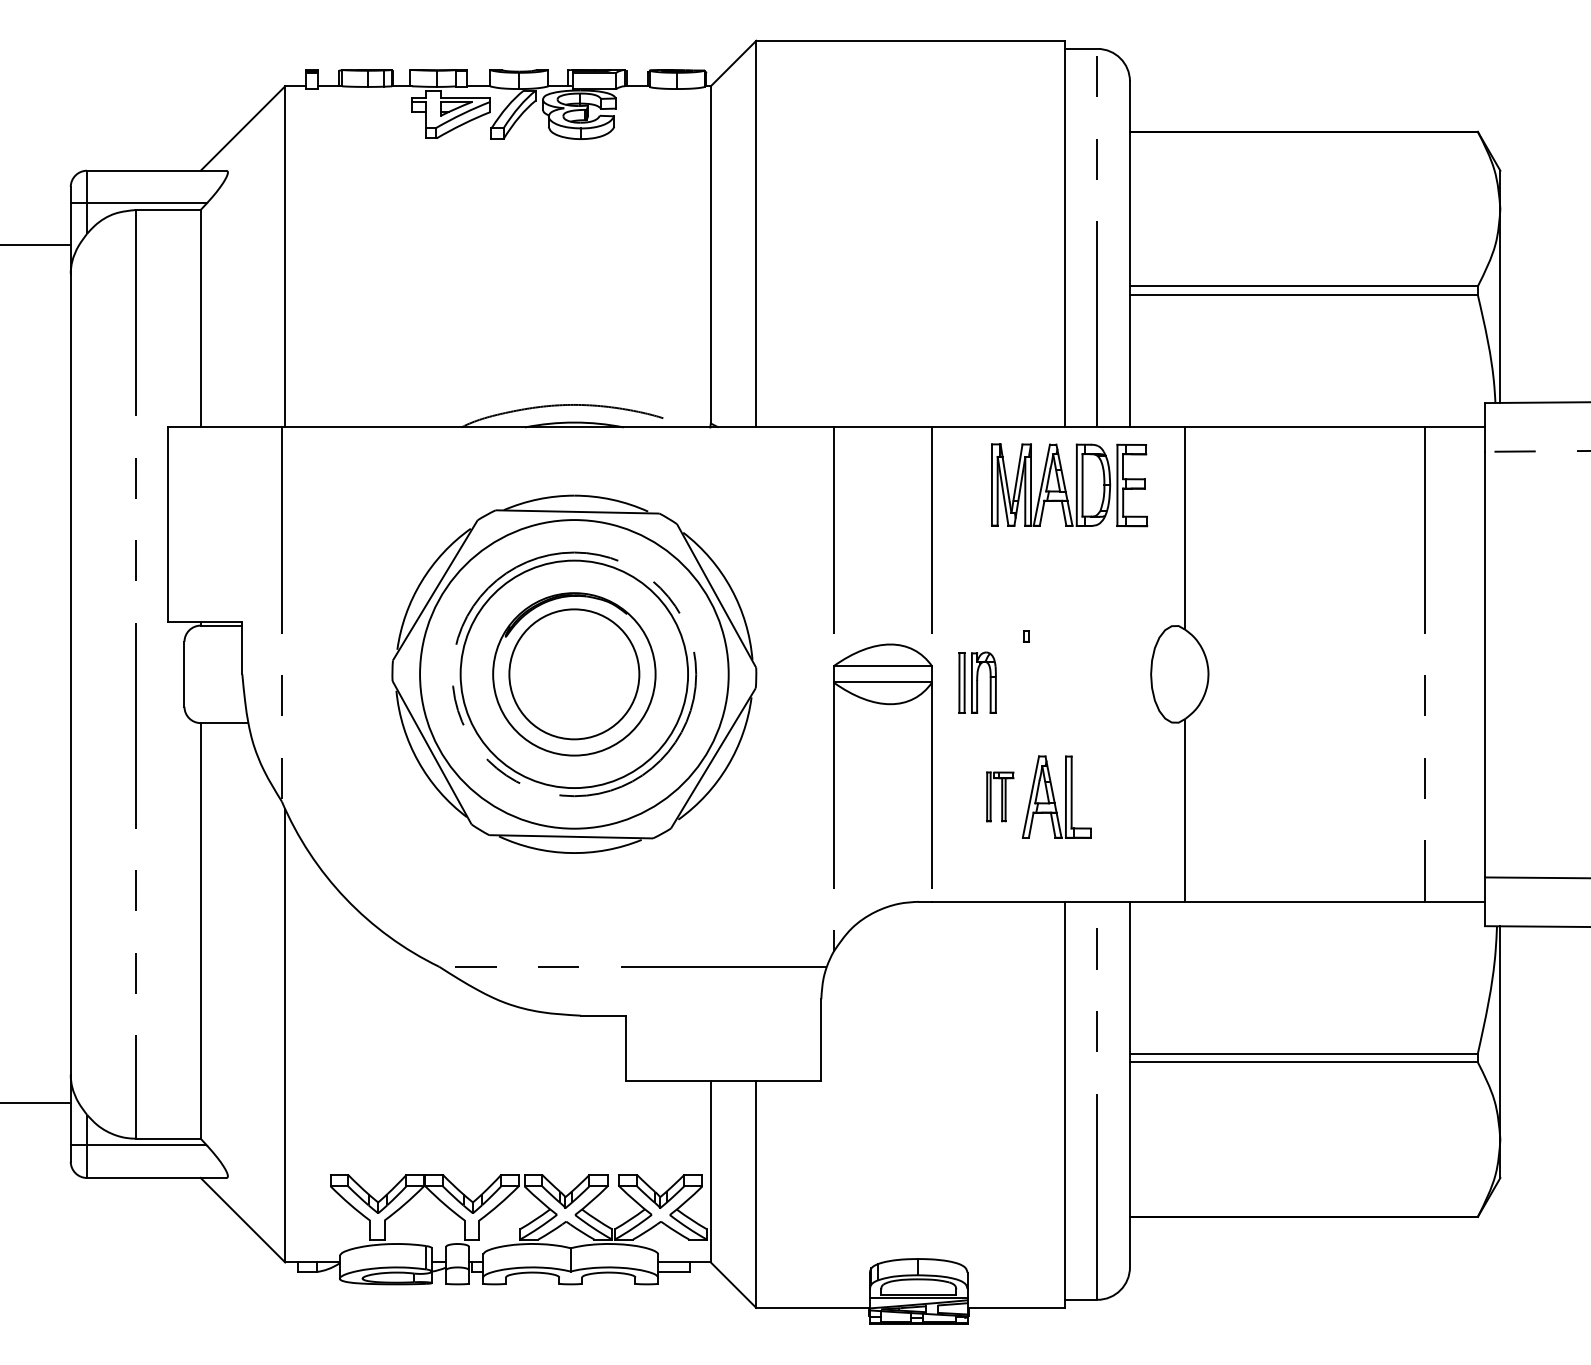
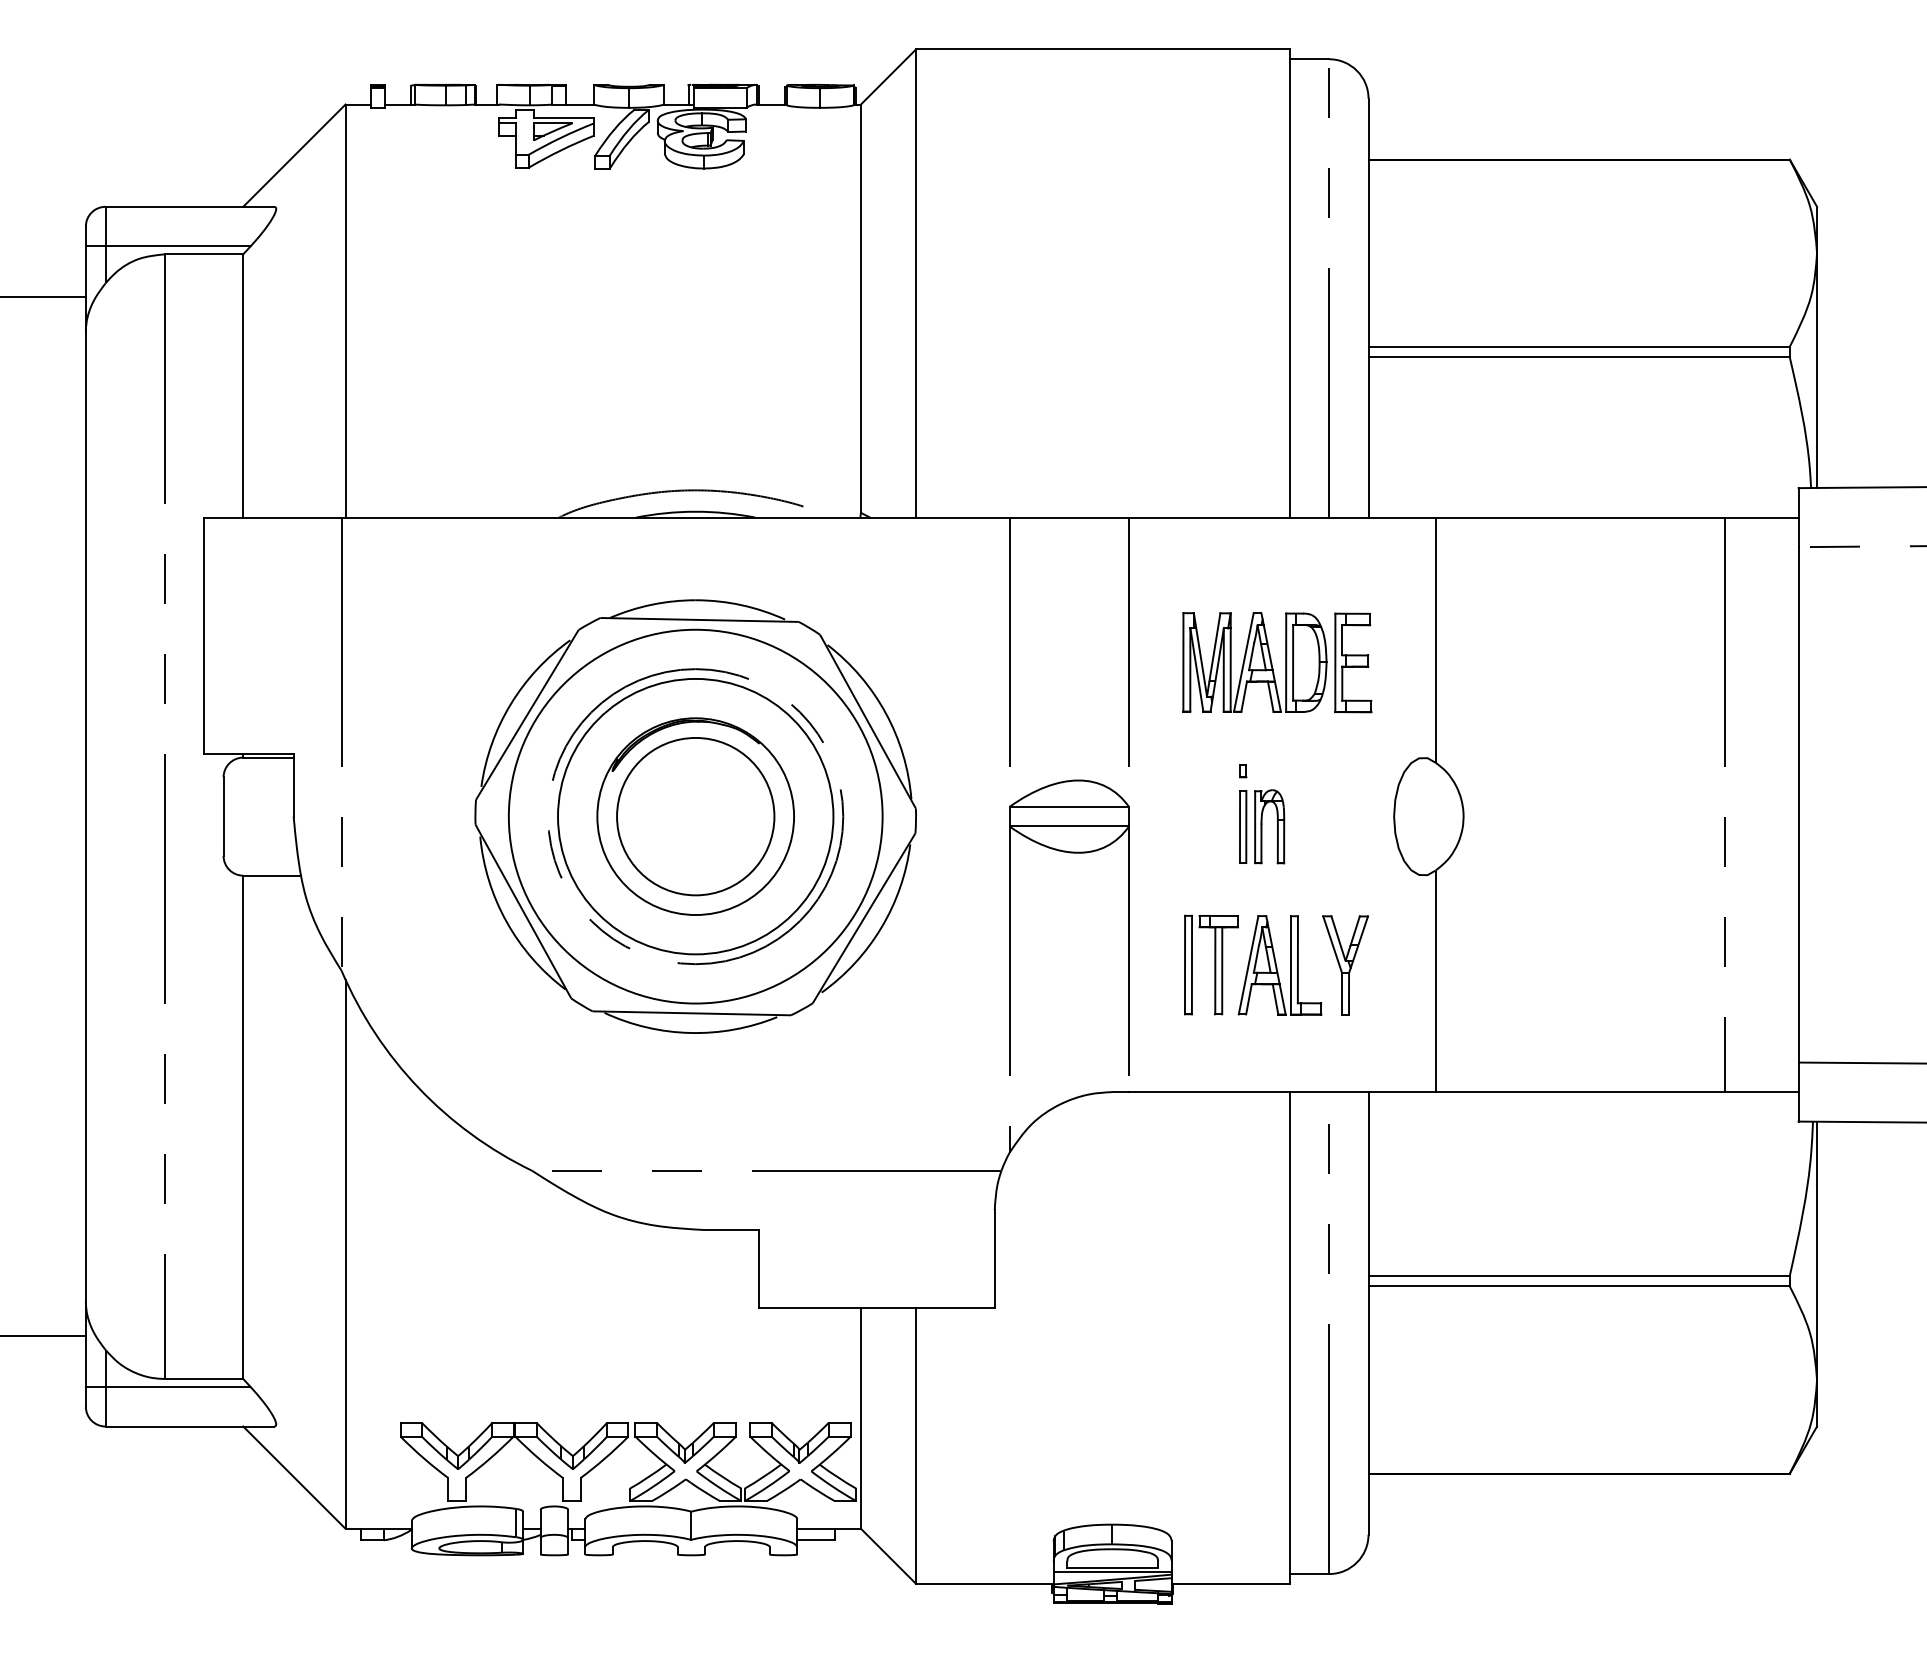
part: (1069, 485) -> (1277, 662), moved
part: (978, 682) -> (1262, 826), moved
part: (1000, 796) -> (1211, 964), size x1.67
part: (1110, 797) -> (1345, 965), added

